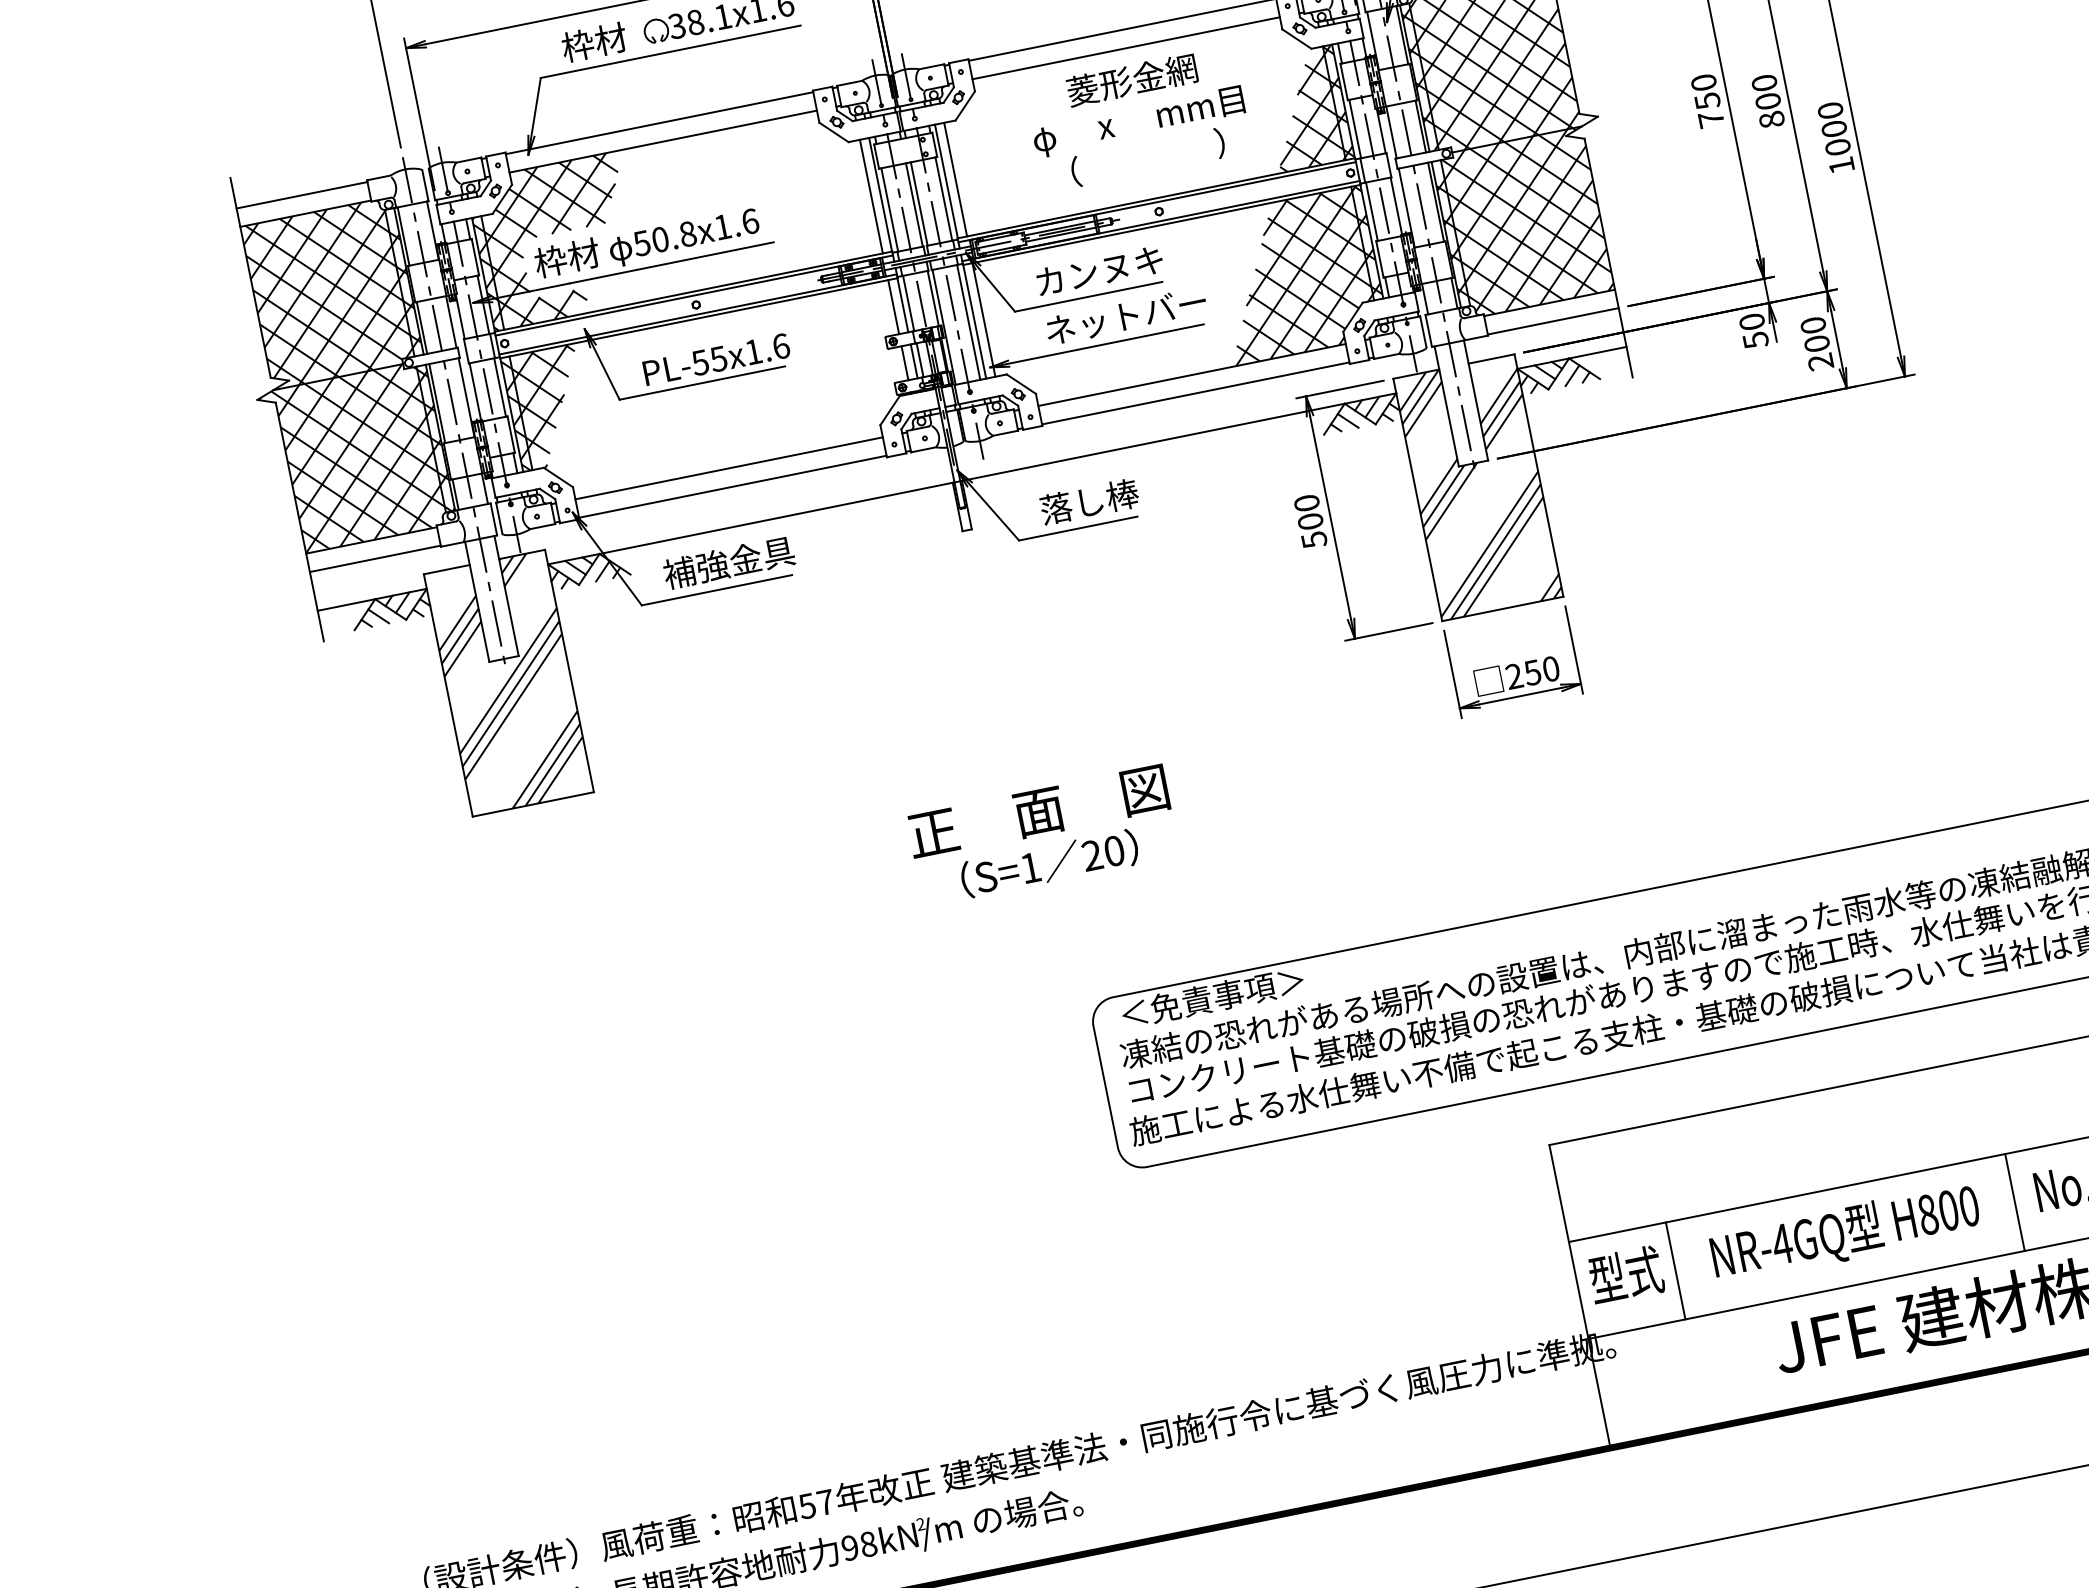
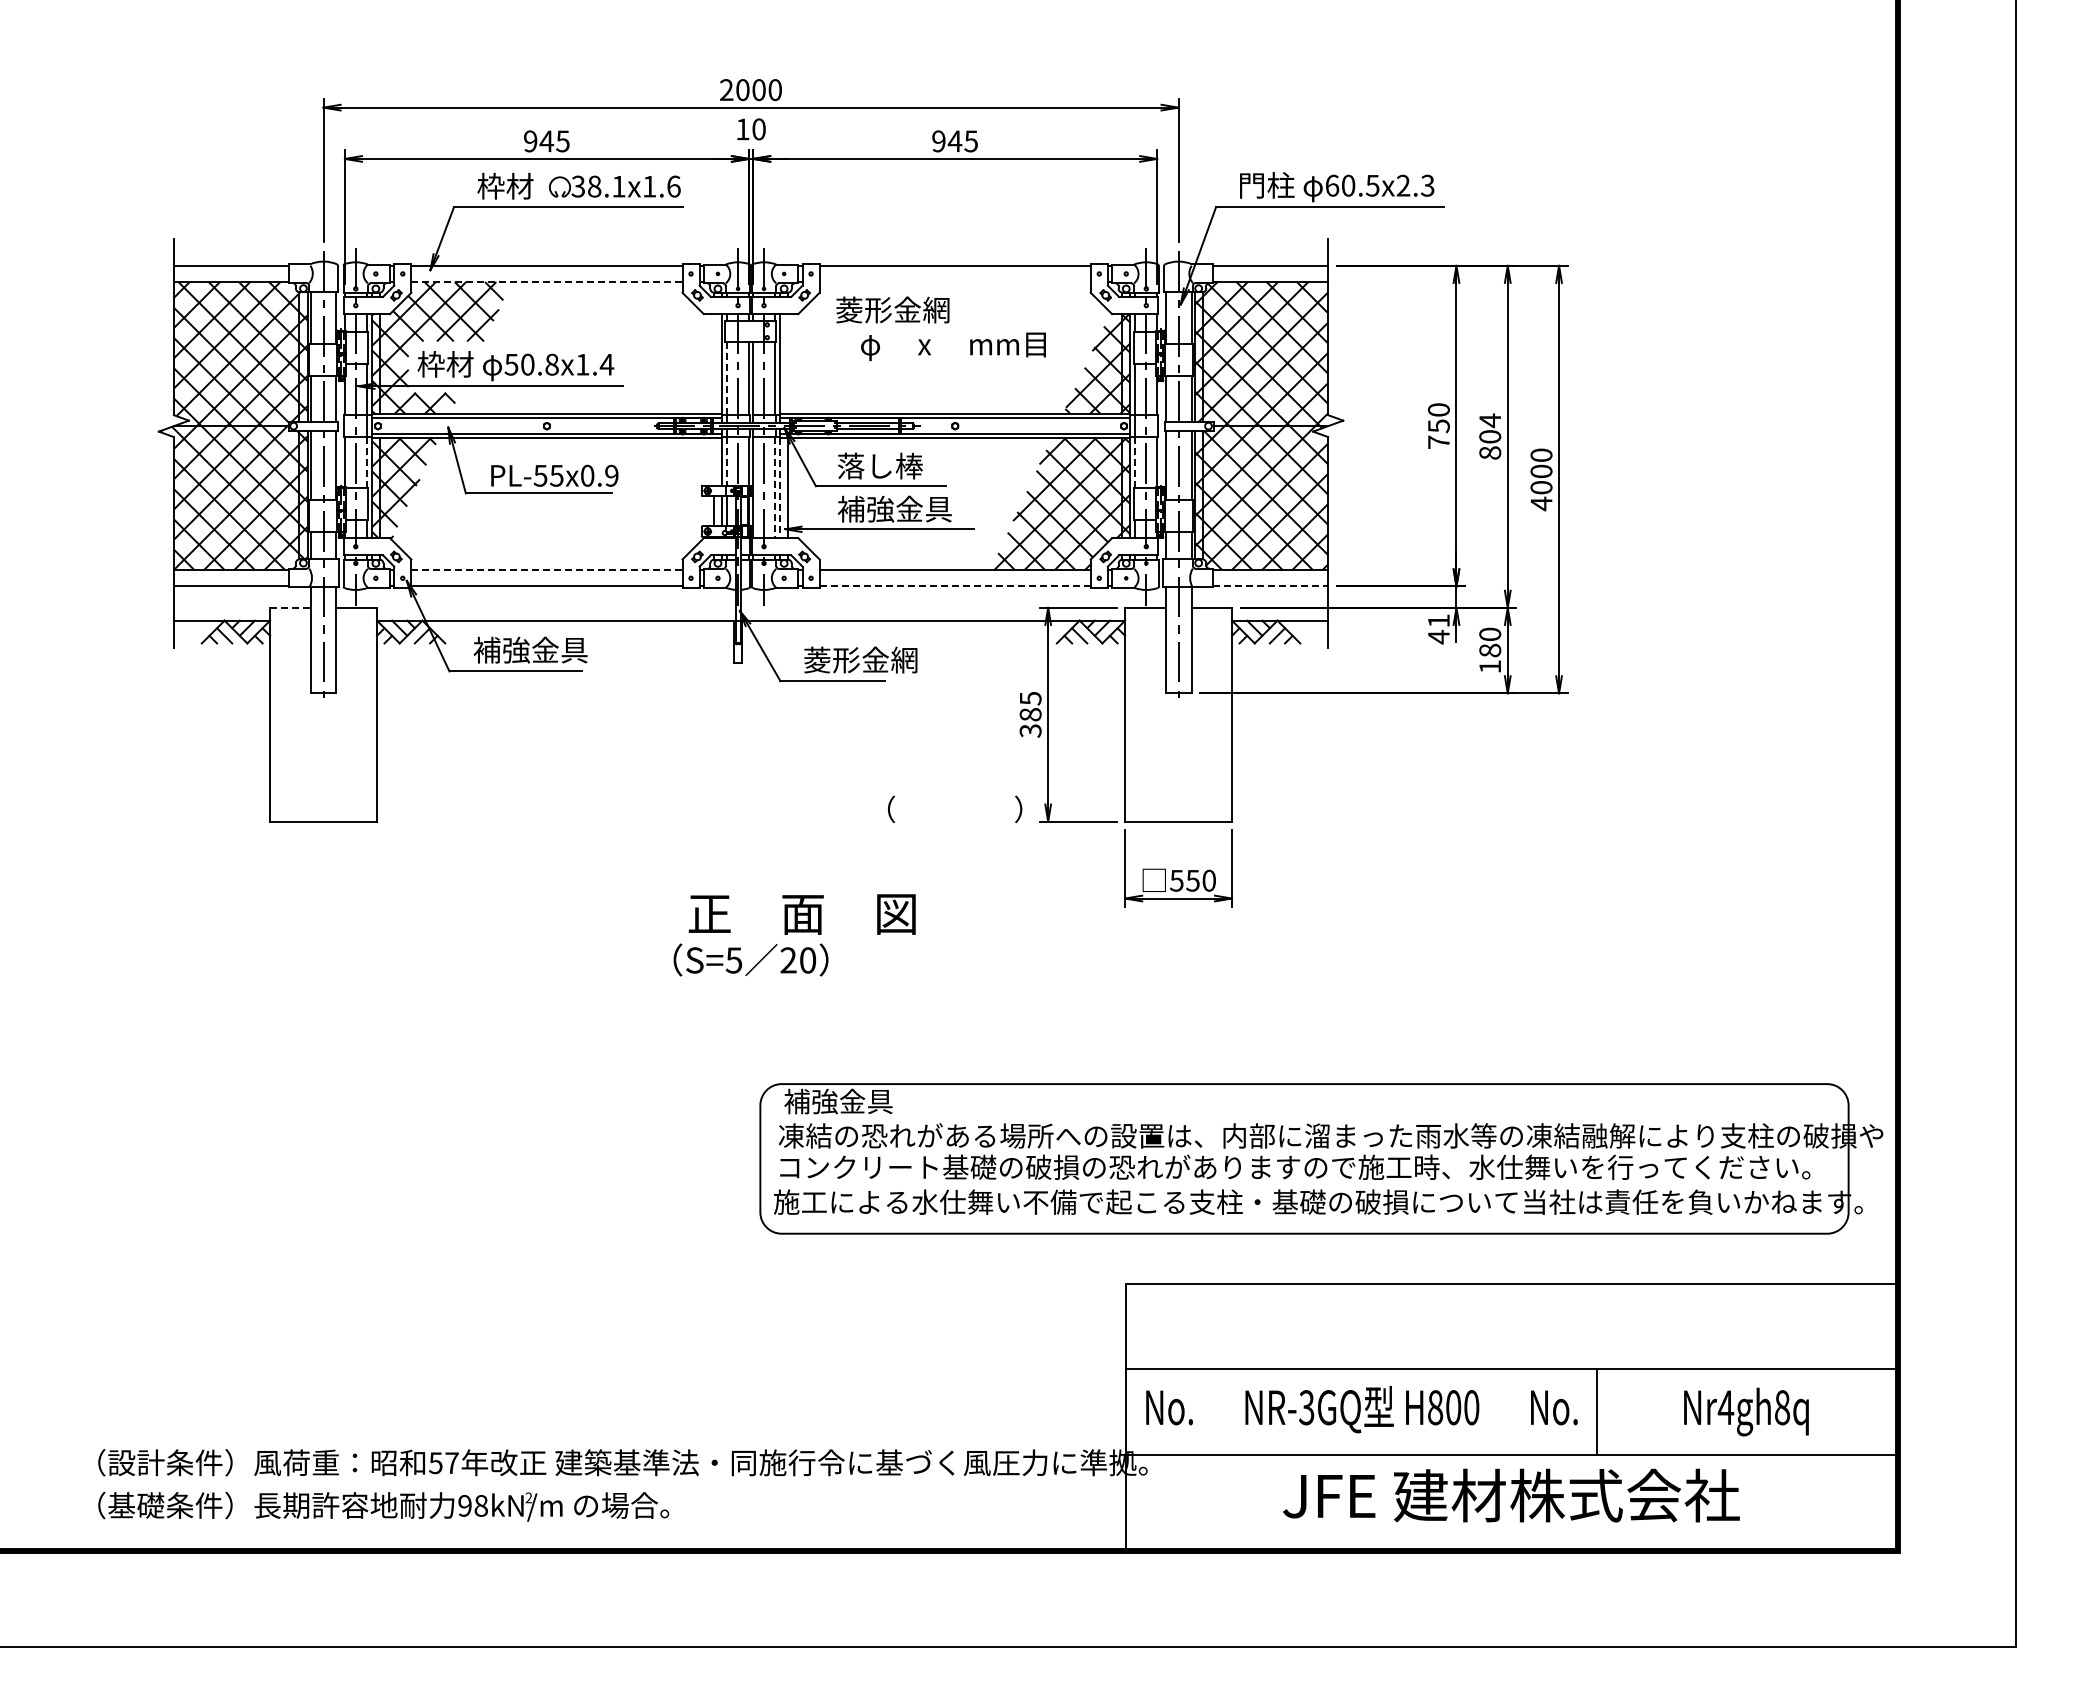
line: (1125, 48) -> (954, 282), removed
text: (1131, 79) -> (892, 309), moved
text: (1764, 82) -> (1490, 420), 800 -> 804
line: (662, 142) -> (546, 282), solid -> dashed
text: (1148, 156) -> (955, 808), moved
text: (1841, 165) -> (1541, 503), 1000 -> 4000
line: (956, 179) -> (788, 364), removed
line: (870, 196) -> (713, 364), removed
line: (890, 209) -> (727, 378), solid -> dashed
line: (1371, 211) -> (1135, 462), solid -> dashed
text: (749, 221) -> (606, 364), 50.8x1.6 -> 50.8x1.4
text: (1098, 270) -> (893, 465), カンヌキ -> 落し棒
line: (909, 303) -> (727, 461), solid -> dashed
line: (893, 306) -> (713, 461), removed
text: (1125, 315) -> (908, 508), ネットバー -> 補強金具
line: (1553, 321) -> (1270, 586), solid -> dashed
line: (968, 322) -> (774, 487), solid -> dashed
line: (975, 322) -> (780, 488), solid -> dashed
text: (1753, 331) -> (1438, 629), 50 -> 41
text: (767, 348) -> (599, 475), PL-55x1.6 -> PL-55x0.9
text: (1818, 352) -> (1489, 658), 200 -> 180
line: (499, 387) -> (366, 462), solid -> dashed
line: (1196, 393) -> (955, 586), solid -> dashed
line: (728, 468) -> (546, 570), solid -> dashed
hatch: (1478, 487) -> (1178, 714), removed
text: (1105, 497) -> (860, 659), 落し棒 -> 菱形金網
text: (1310, 521) -> (1030, 714), 500 -> 385
line: (446, 569) -> (290, 607), solid -> dashed
text: (1513, 676) -> (1176, 880), 250 -> 550
hatch: (508, 683) -> (323, 714), removed
text: (1037, 812) -> (801, 914), moved
text: (1029, 868) -> (733, 960), S=1 -> S=5
text: (1211, 997) -> (865, 1101), ＜免責事項＞ -> 補強金具
line: (2015, 1201) -> (1511, 1411), removed
text: (1781, 1244) -> (1306, 1407), NR-4GQ -> NR-3GQ
line: (1675, 1270) -> (1211, 1411), removed
text: (1626, 1274) -> (1169, 1406), 型式 -> No.

